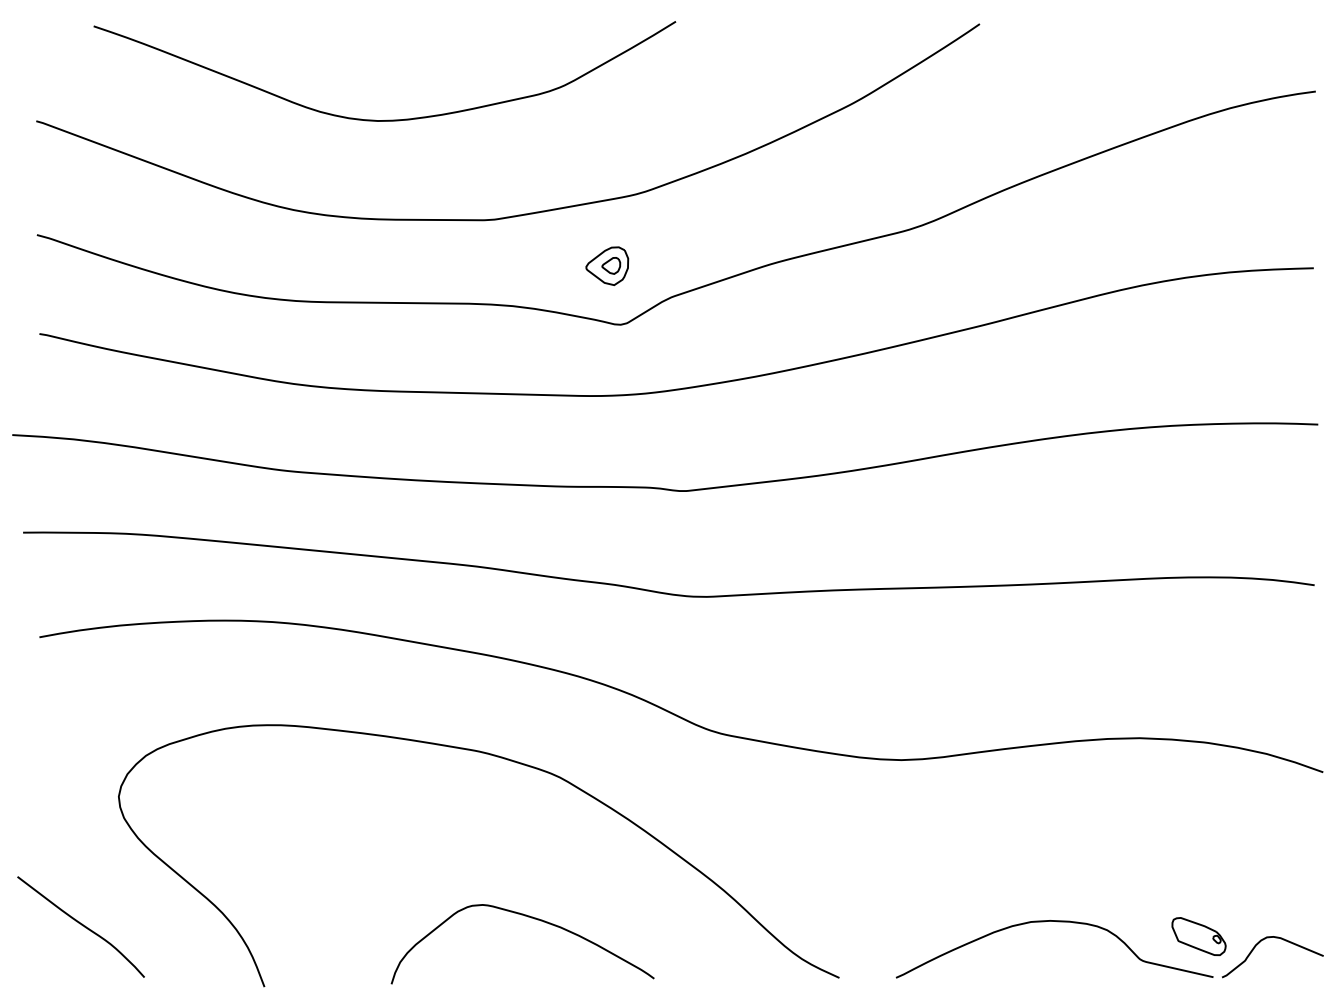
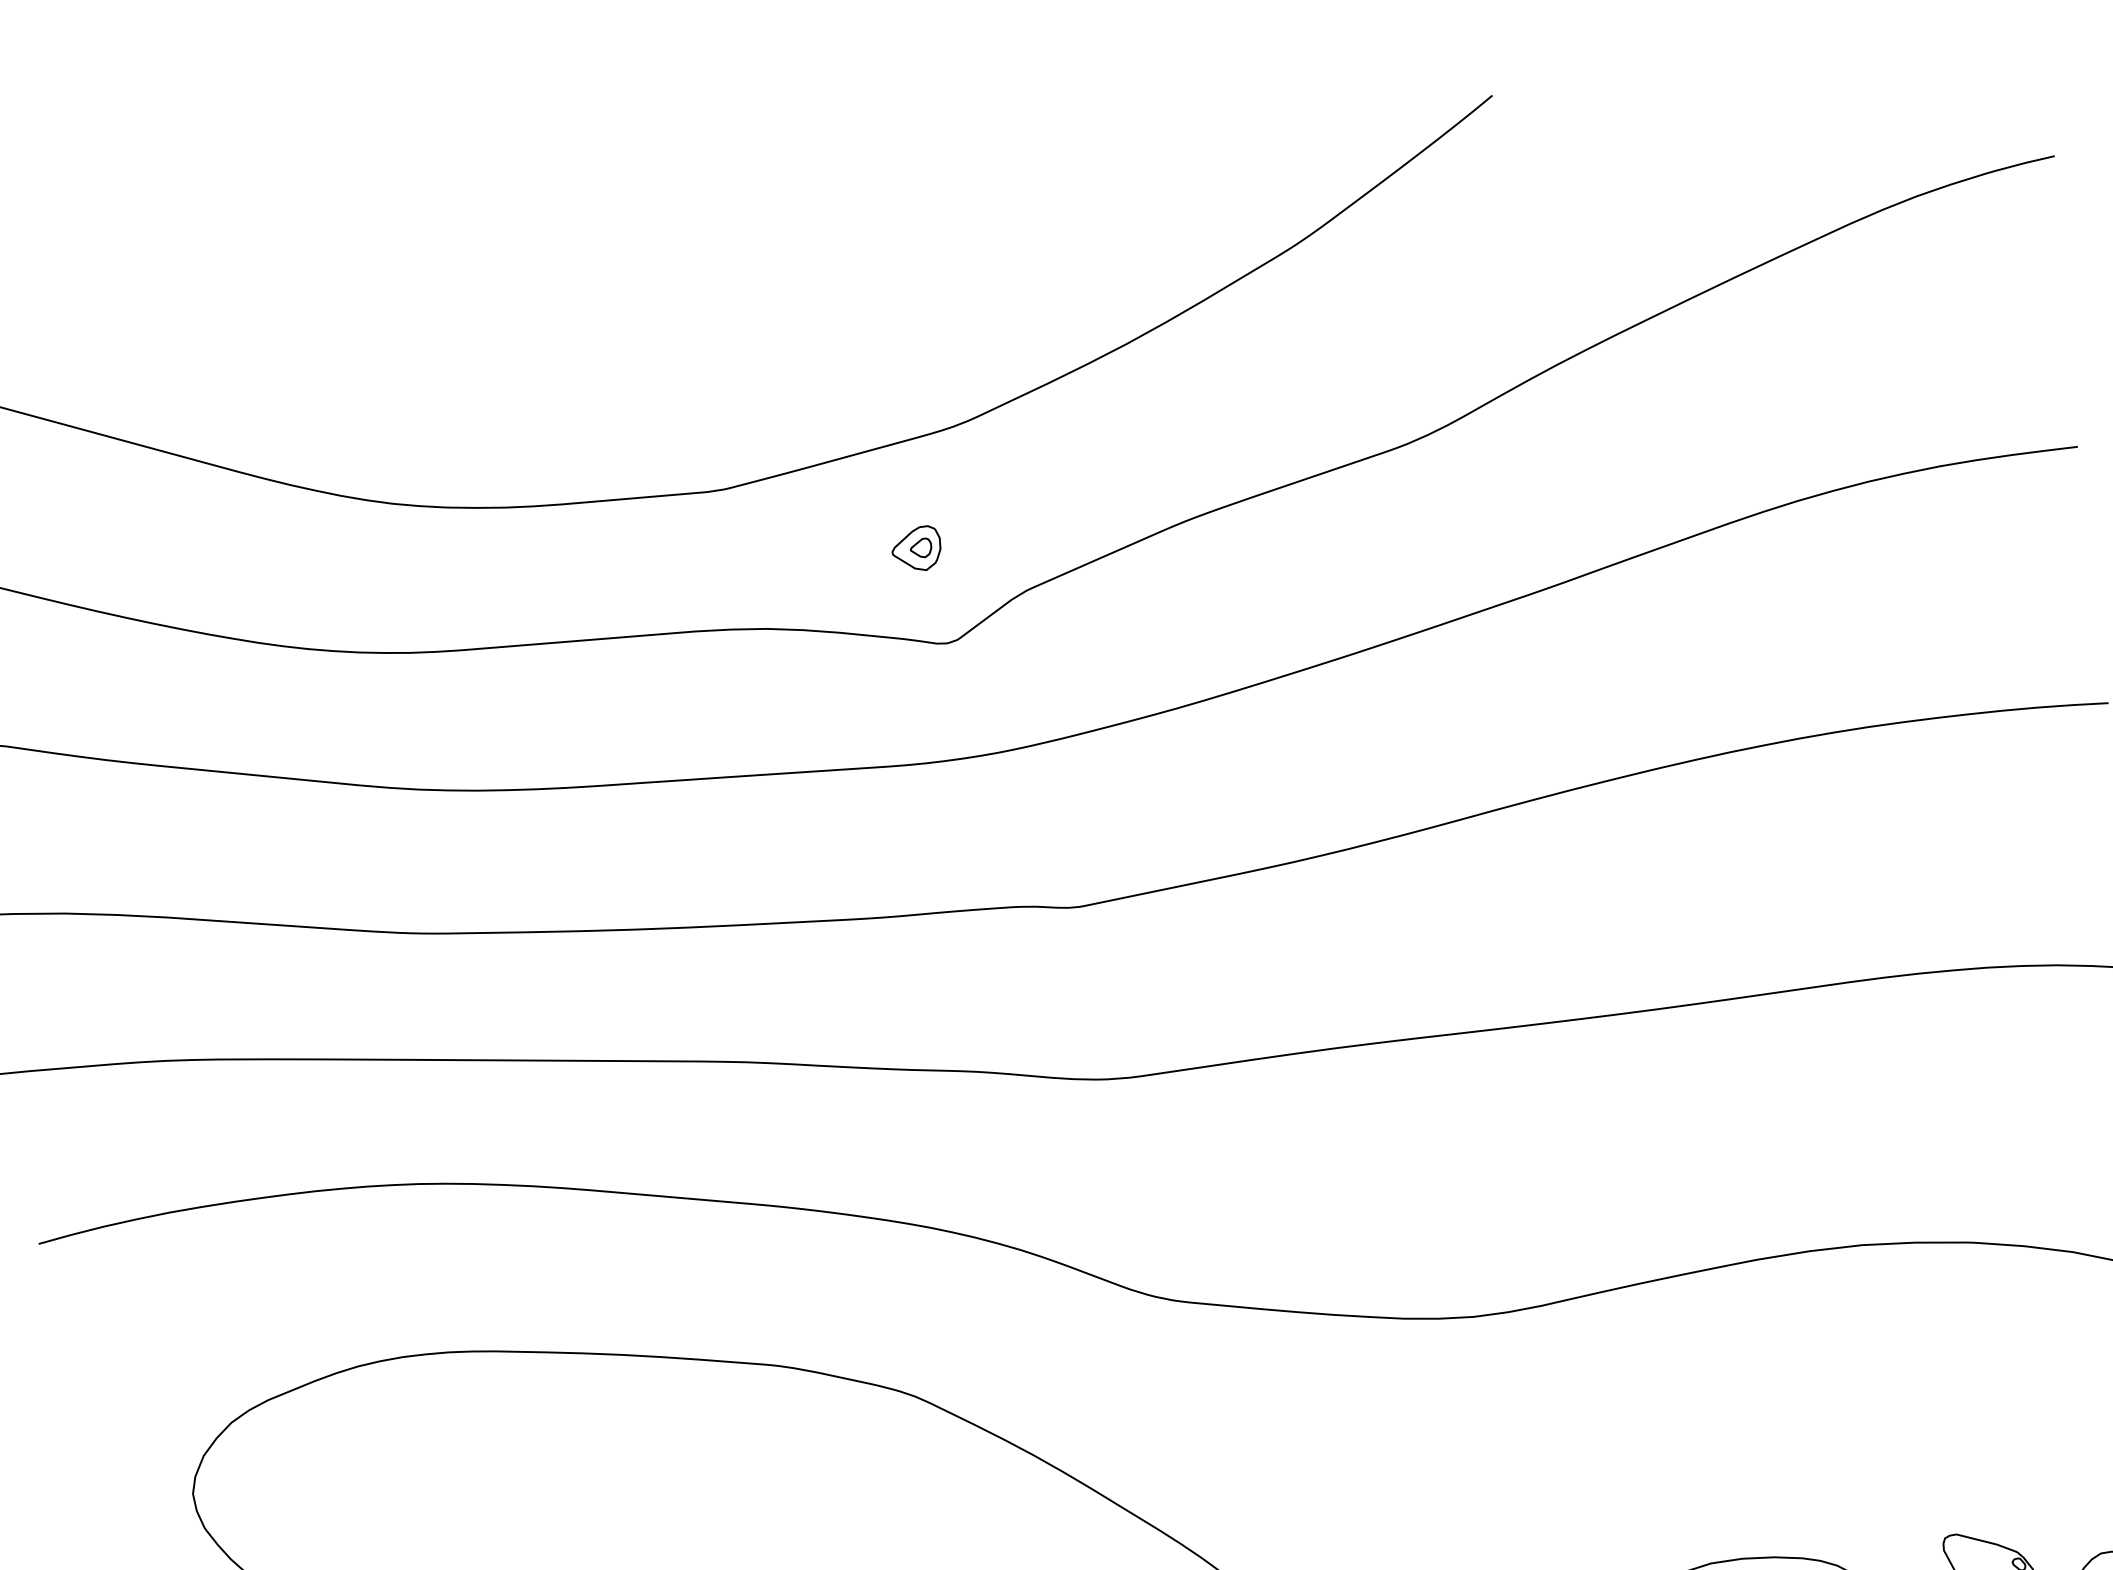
curve: (387, 119) -> (533, 340), removed
part: (607, 265) -> (916, 547), size x0.7

